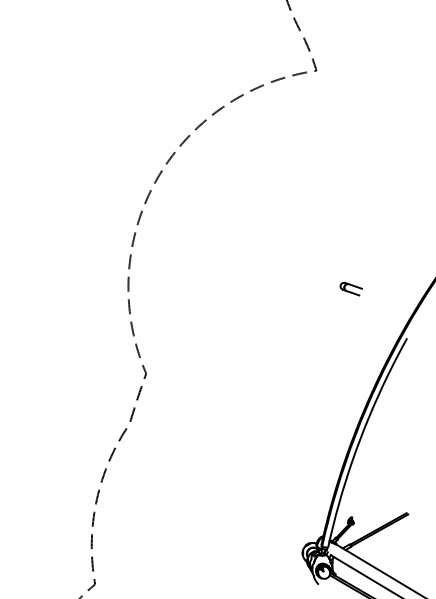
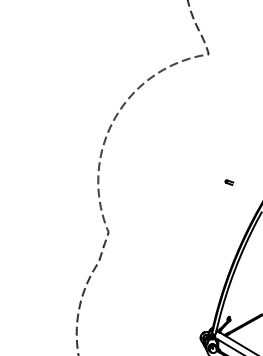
part: (351, 288) -> (229, 182), size x0.62

